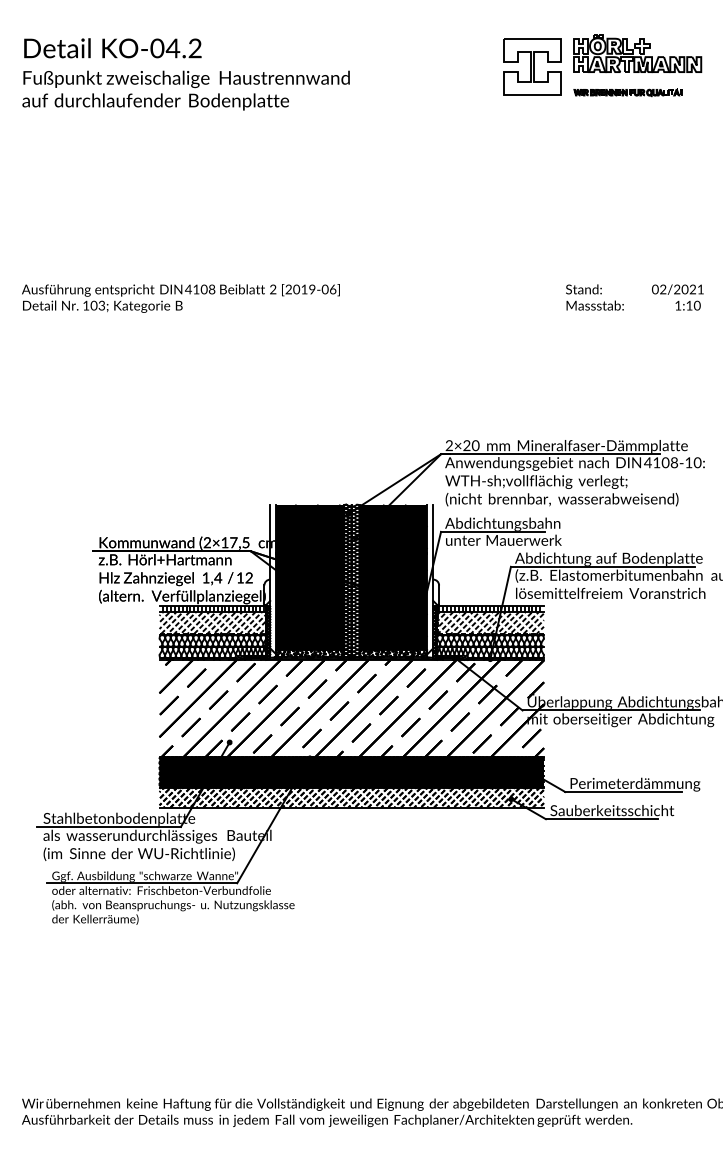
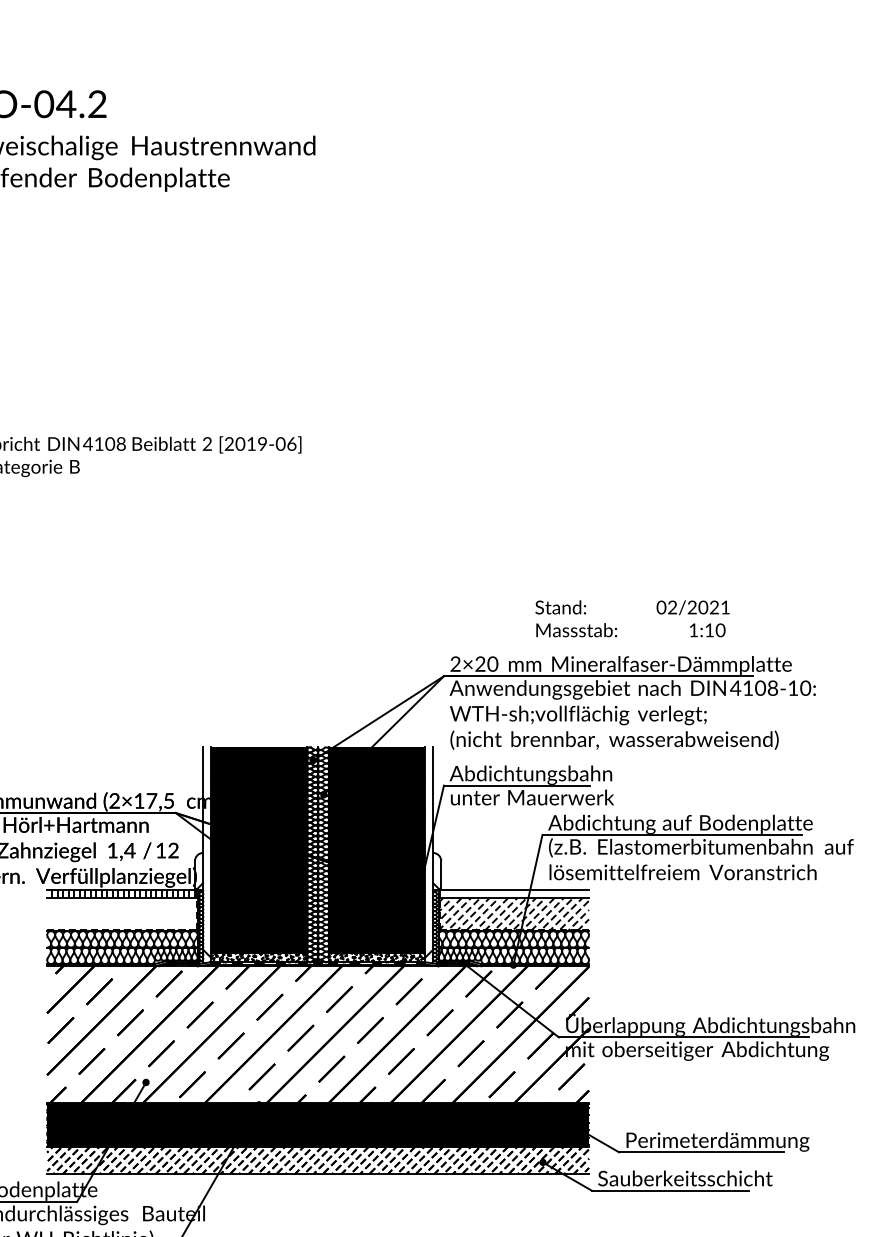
part: (602, 65) -> (671, 128), removed
text: (634, 297) -> (632, 618), moved
hatch: (489, 608) -> (512, 893), removed
hatch: (212, 623) -> (121, 914), removed

